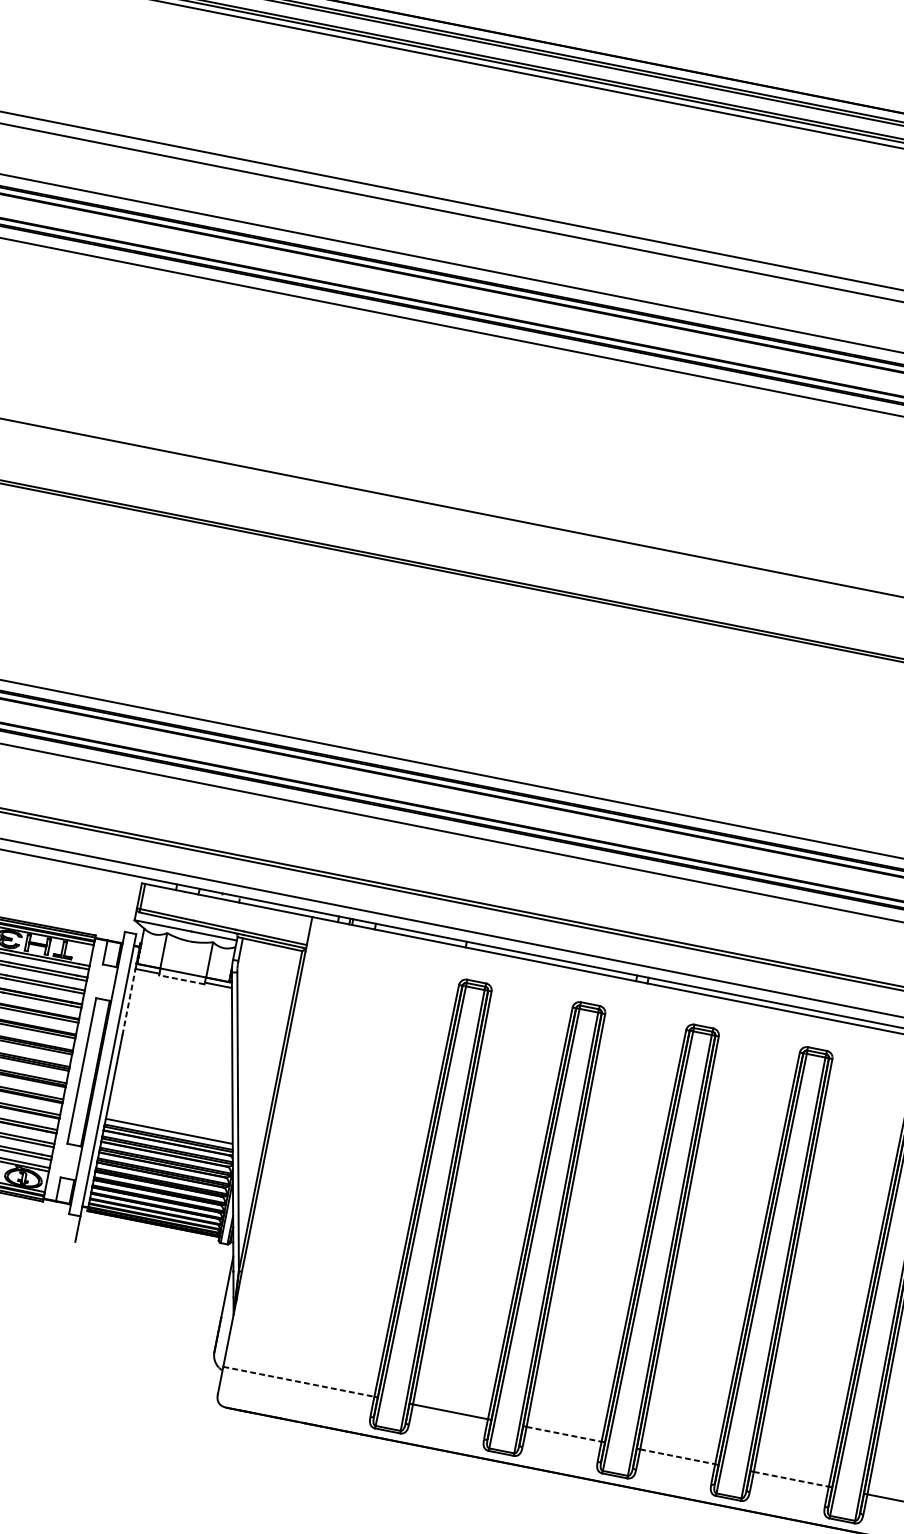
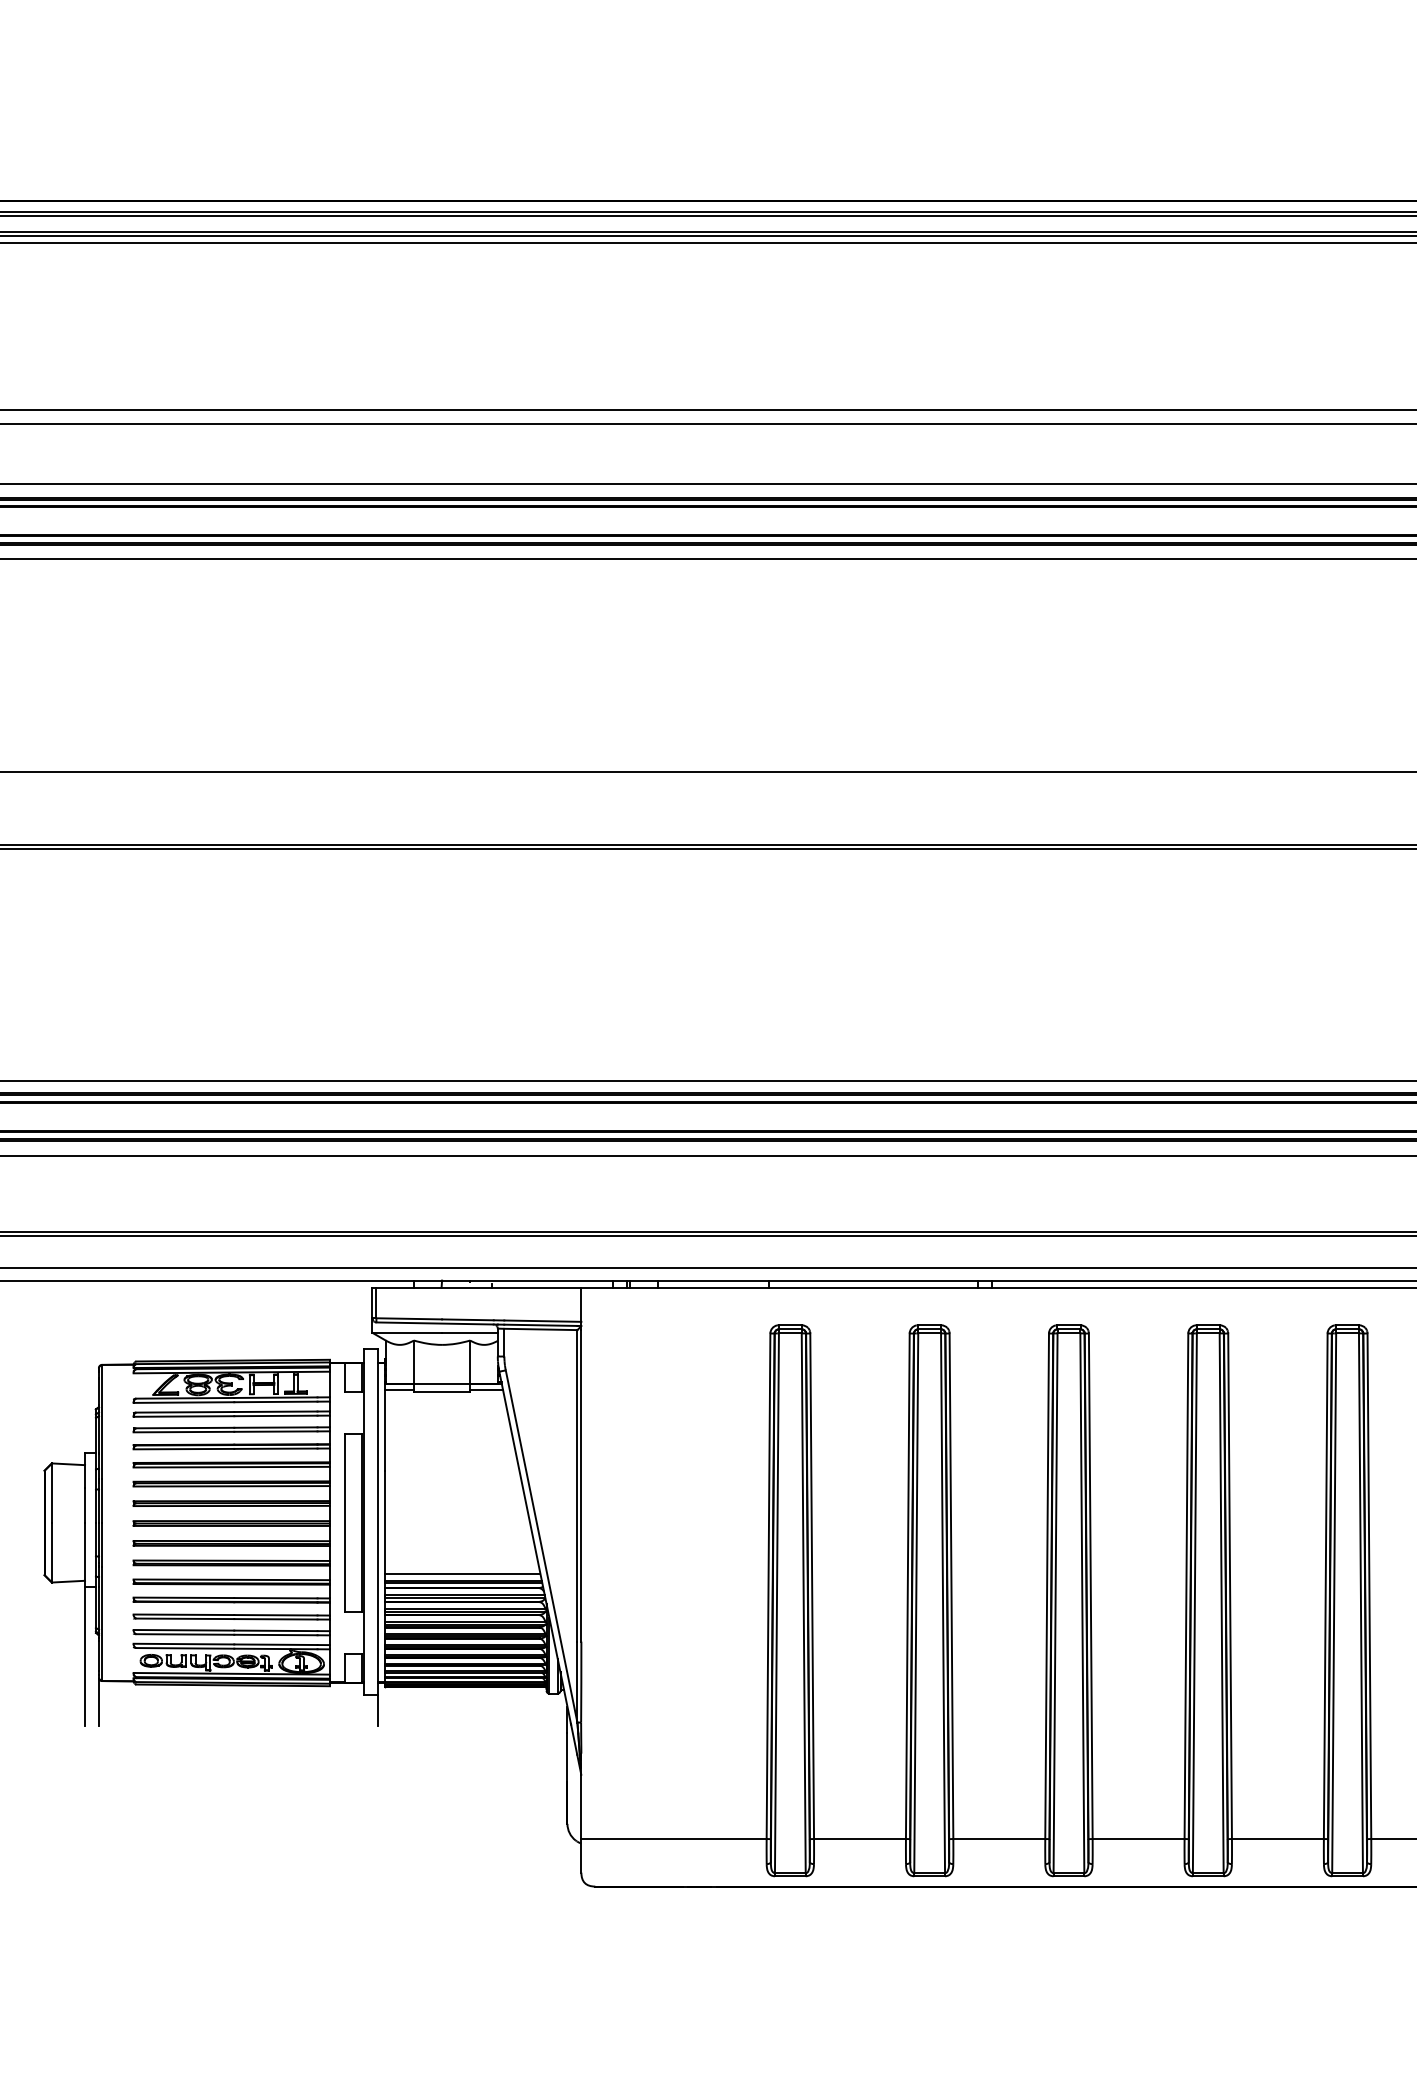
line: (182, 980) -> (442, 1392), dashed -> solid
line: (128, 1001) -> (384, 1430), dashed -> solid
line: (299, 1382) -> (674, 1839), dashed -> solid
line: (564, 1434) -> (999, 1839), dashed -> solid
line: (677, 1457) -> (1138, 1839), dashed -> solid
line: (790, 1479) -> (1277, 1839), dashed -> solid

